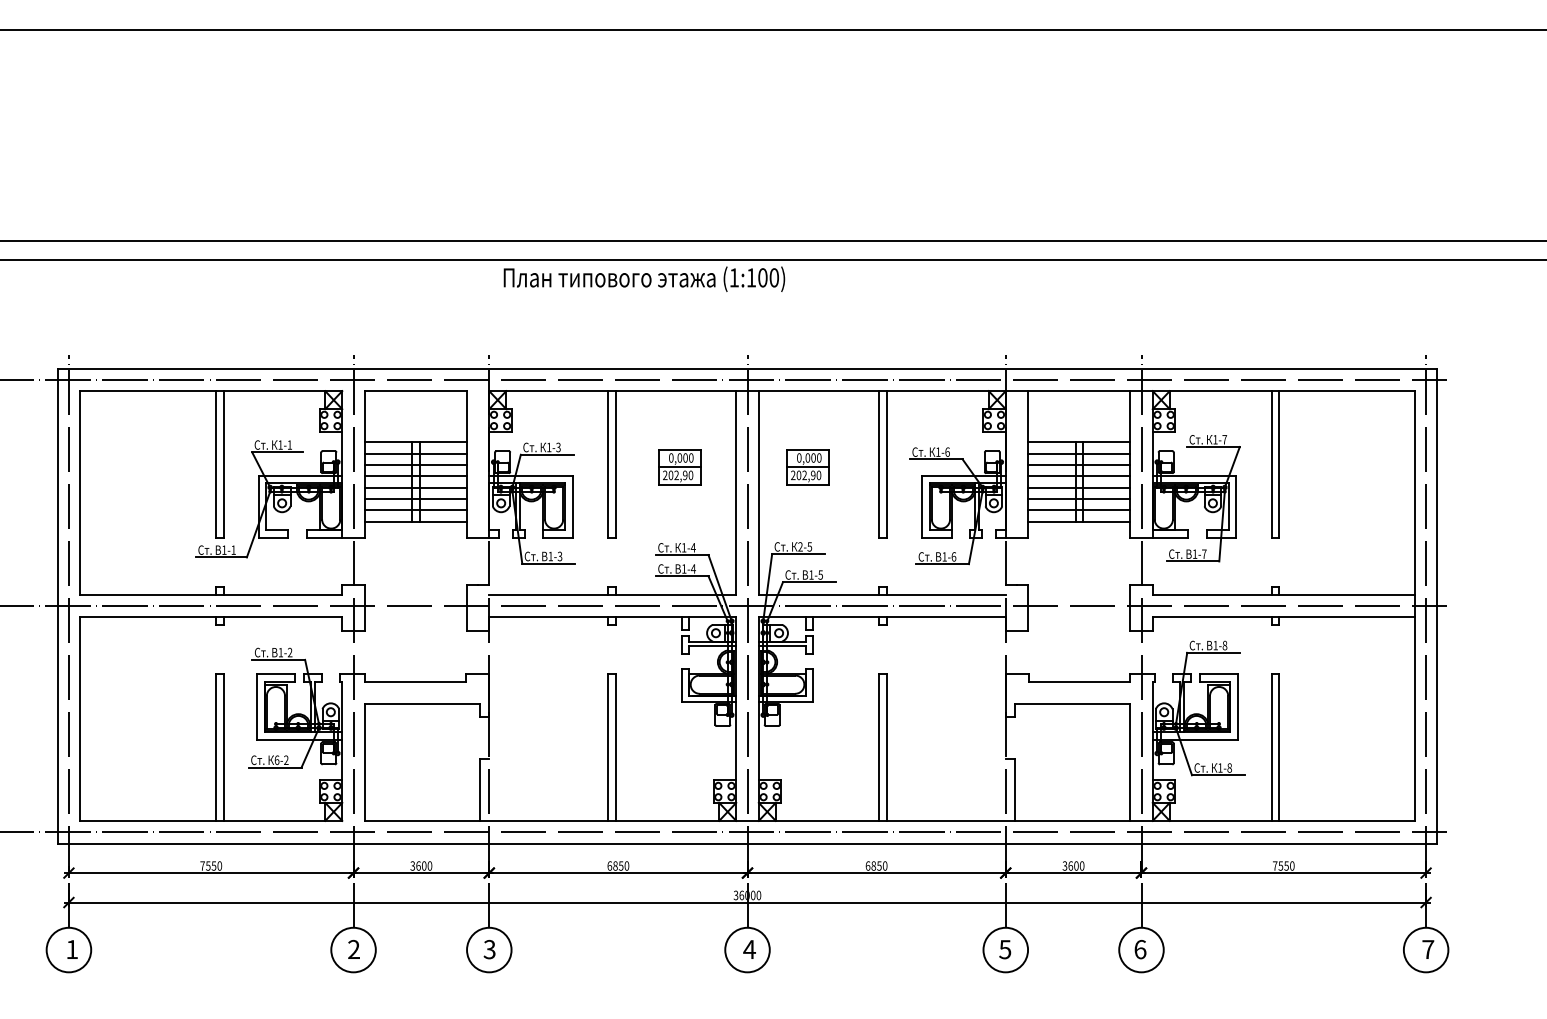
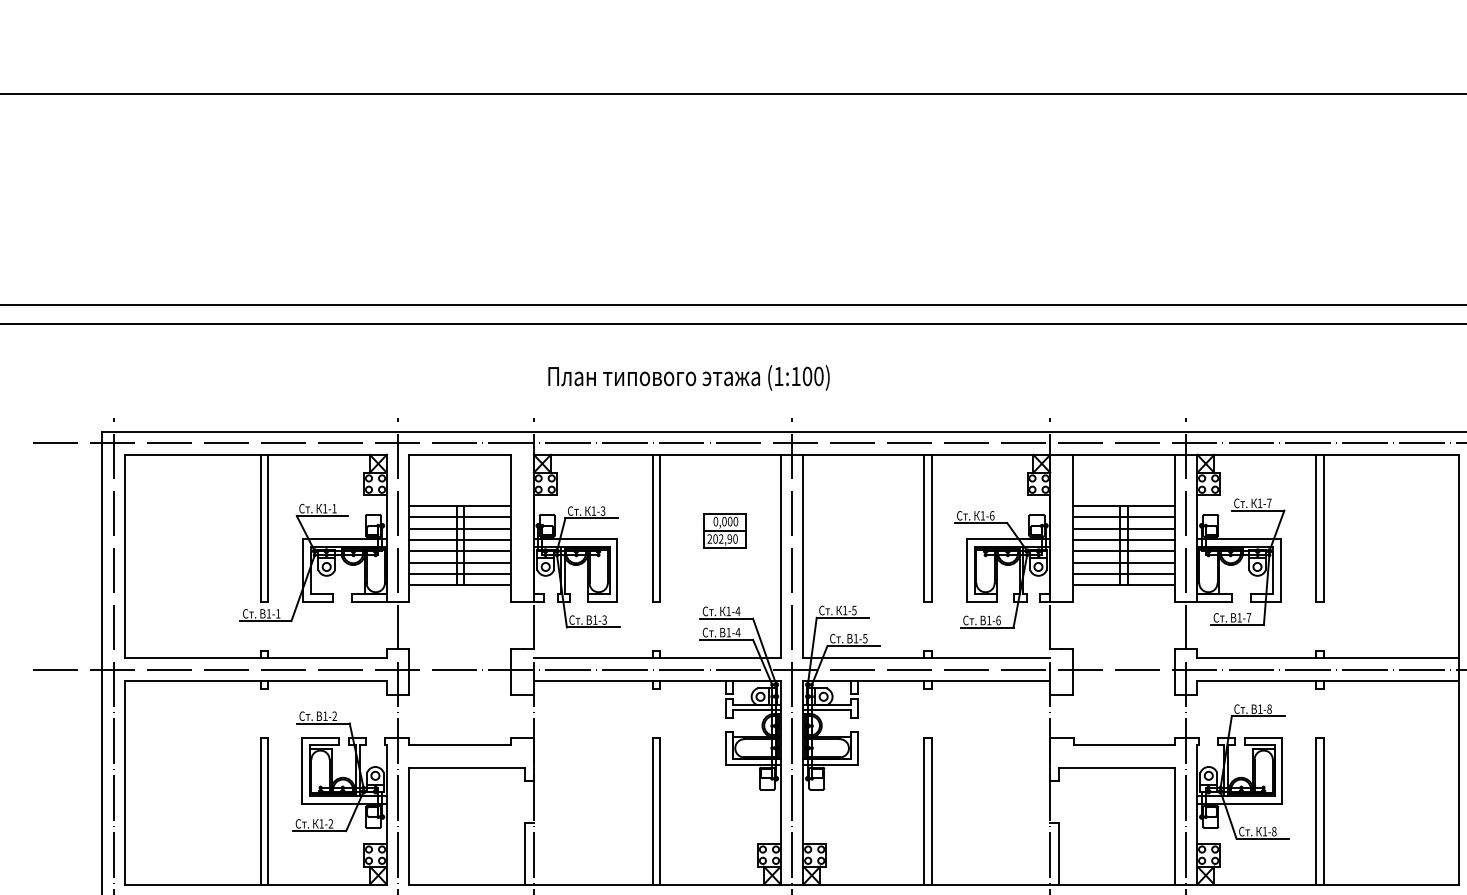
text: (644, 278) -> (689, 377), moved
part: (807, 467) -> (852, 531), removed
text: (800, 546) -> (845, 610), 2-5 -> 1-5
text: (276, 760) -> (321, 824), 6-2 -> 1-2

